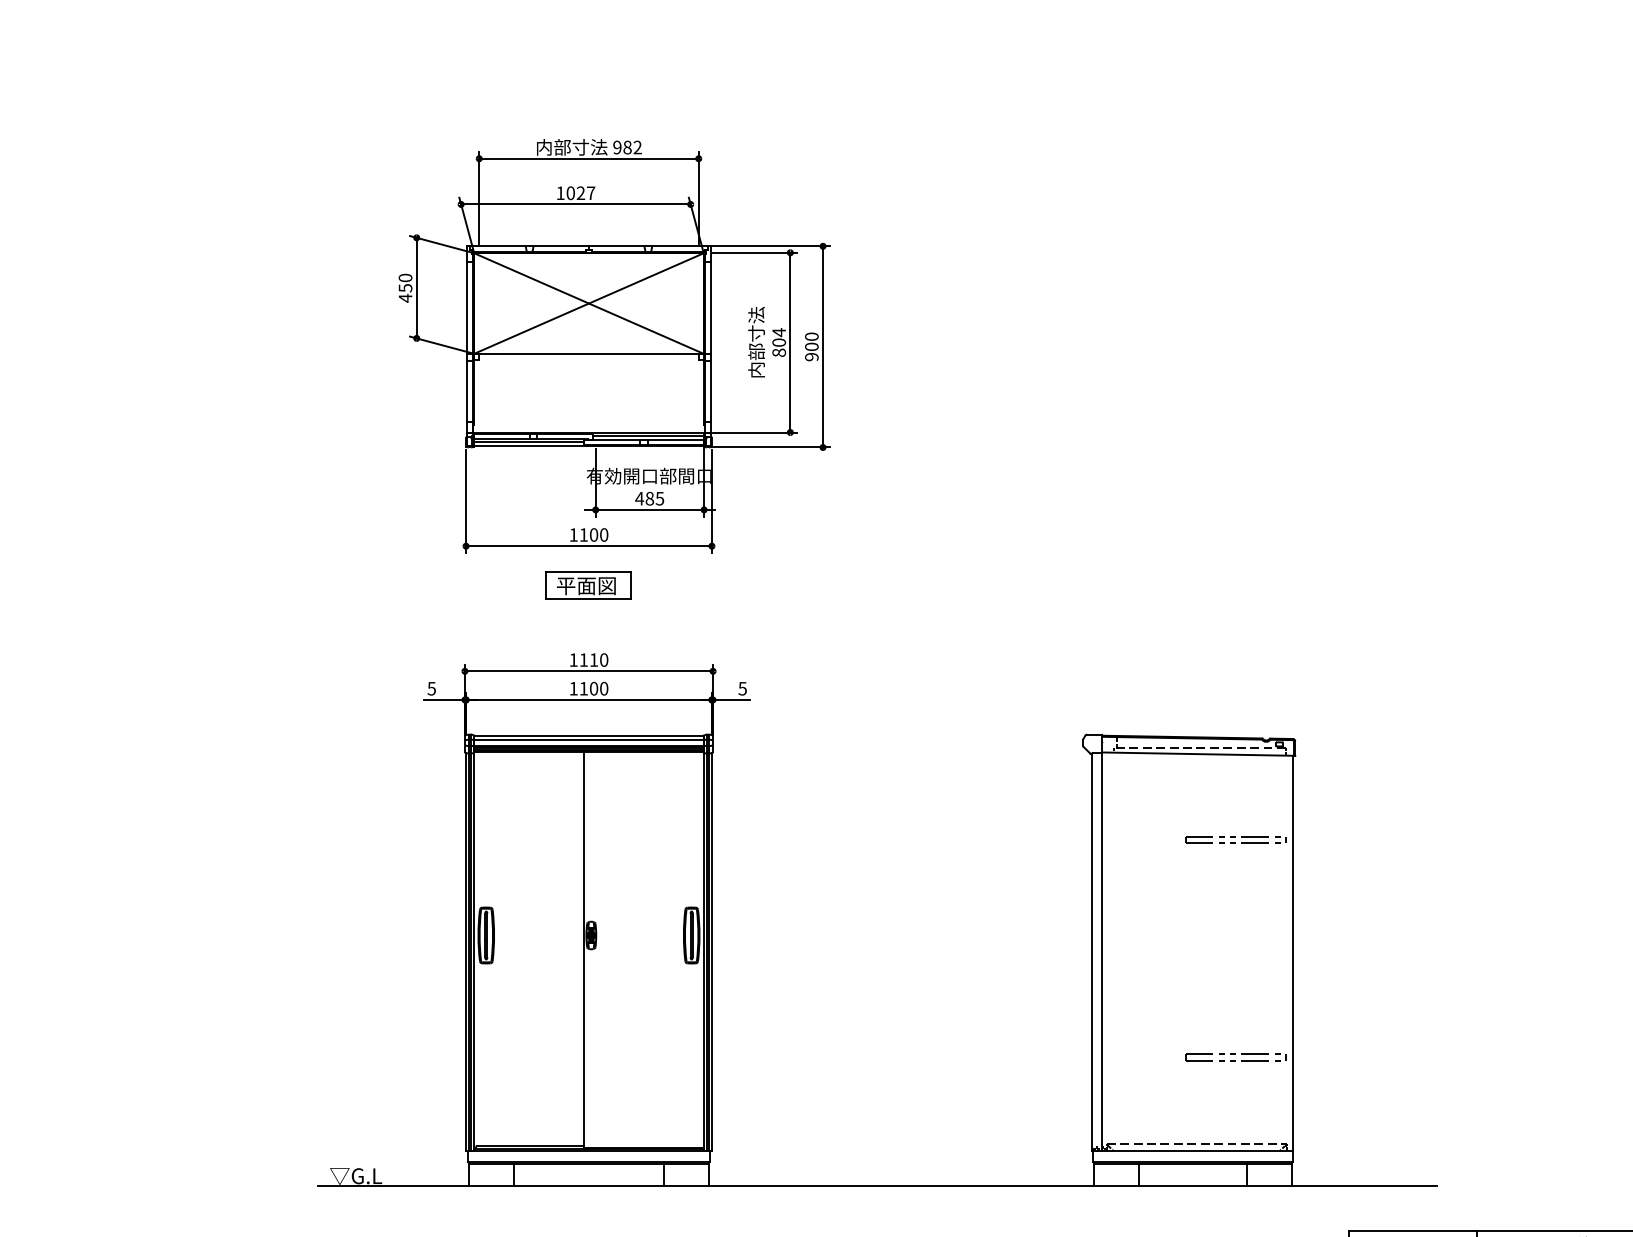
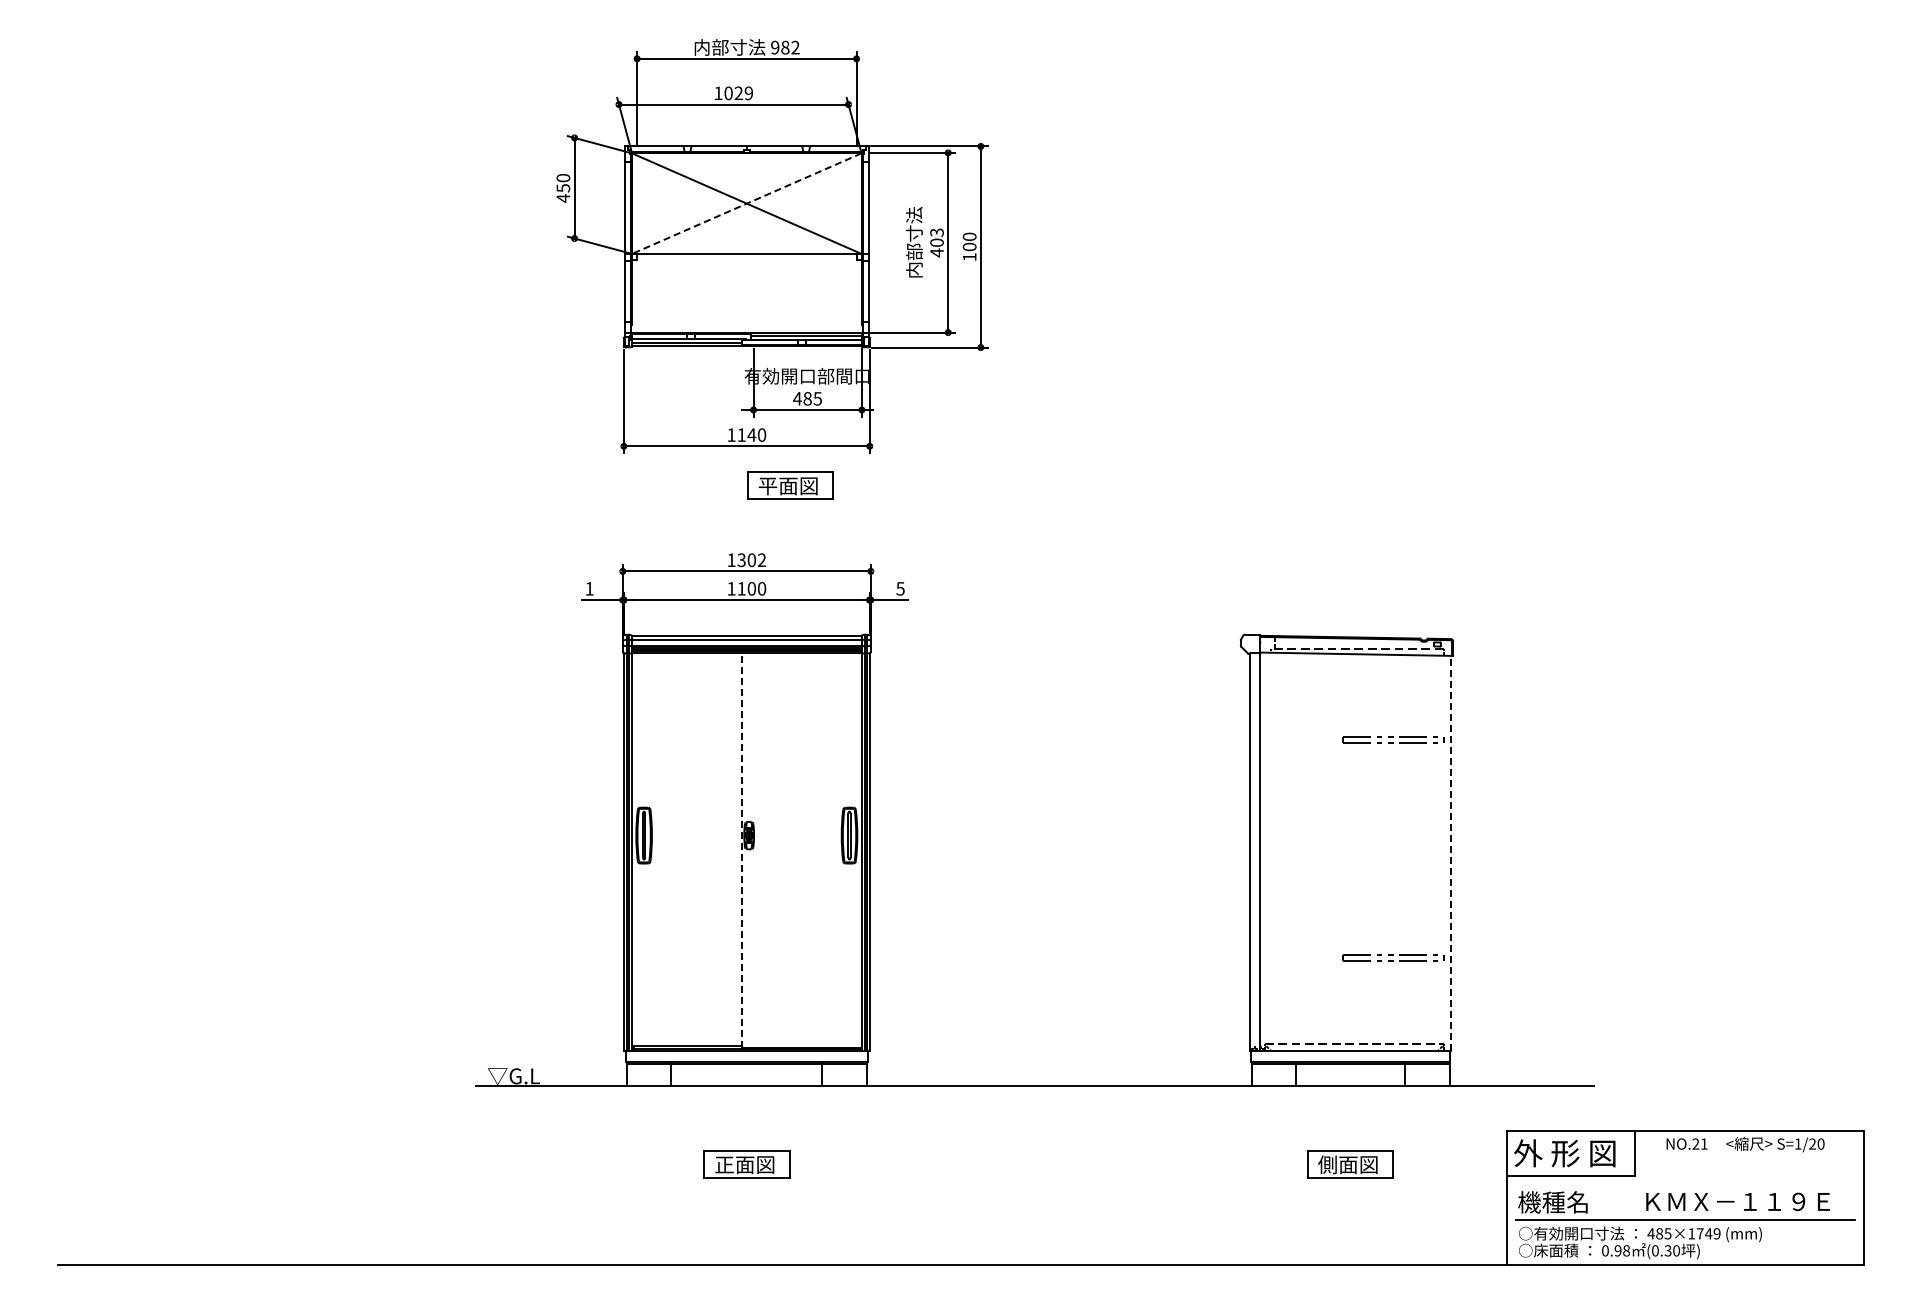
text: (590, 193) -> (748, 93), 1027 -> 1029
line: (588, 303) -> (746, 203), solid -> dashed
text: (778, 342) -> (936, 242), 804 -> 403
text: (811, 357) -> (969, 257), 900 -> 100
text: (593, 534) -> (751, 434), 1100 -> 1140
part: (588, 585) -> (790, 485), moved
text: (593, 660) -> (751, 560), 1110 -> 1302
text: (431, 688) -> (589, 588), 5 -> 1
line: (583, 950) -> (741, 850), solid -> dashed
line: (1292, 952) -> (1450, 852), solid -> dashed

